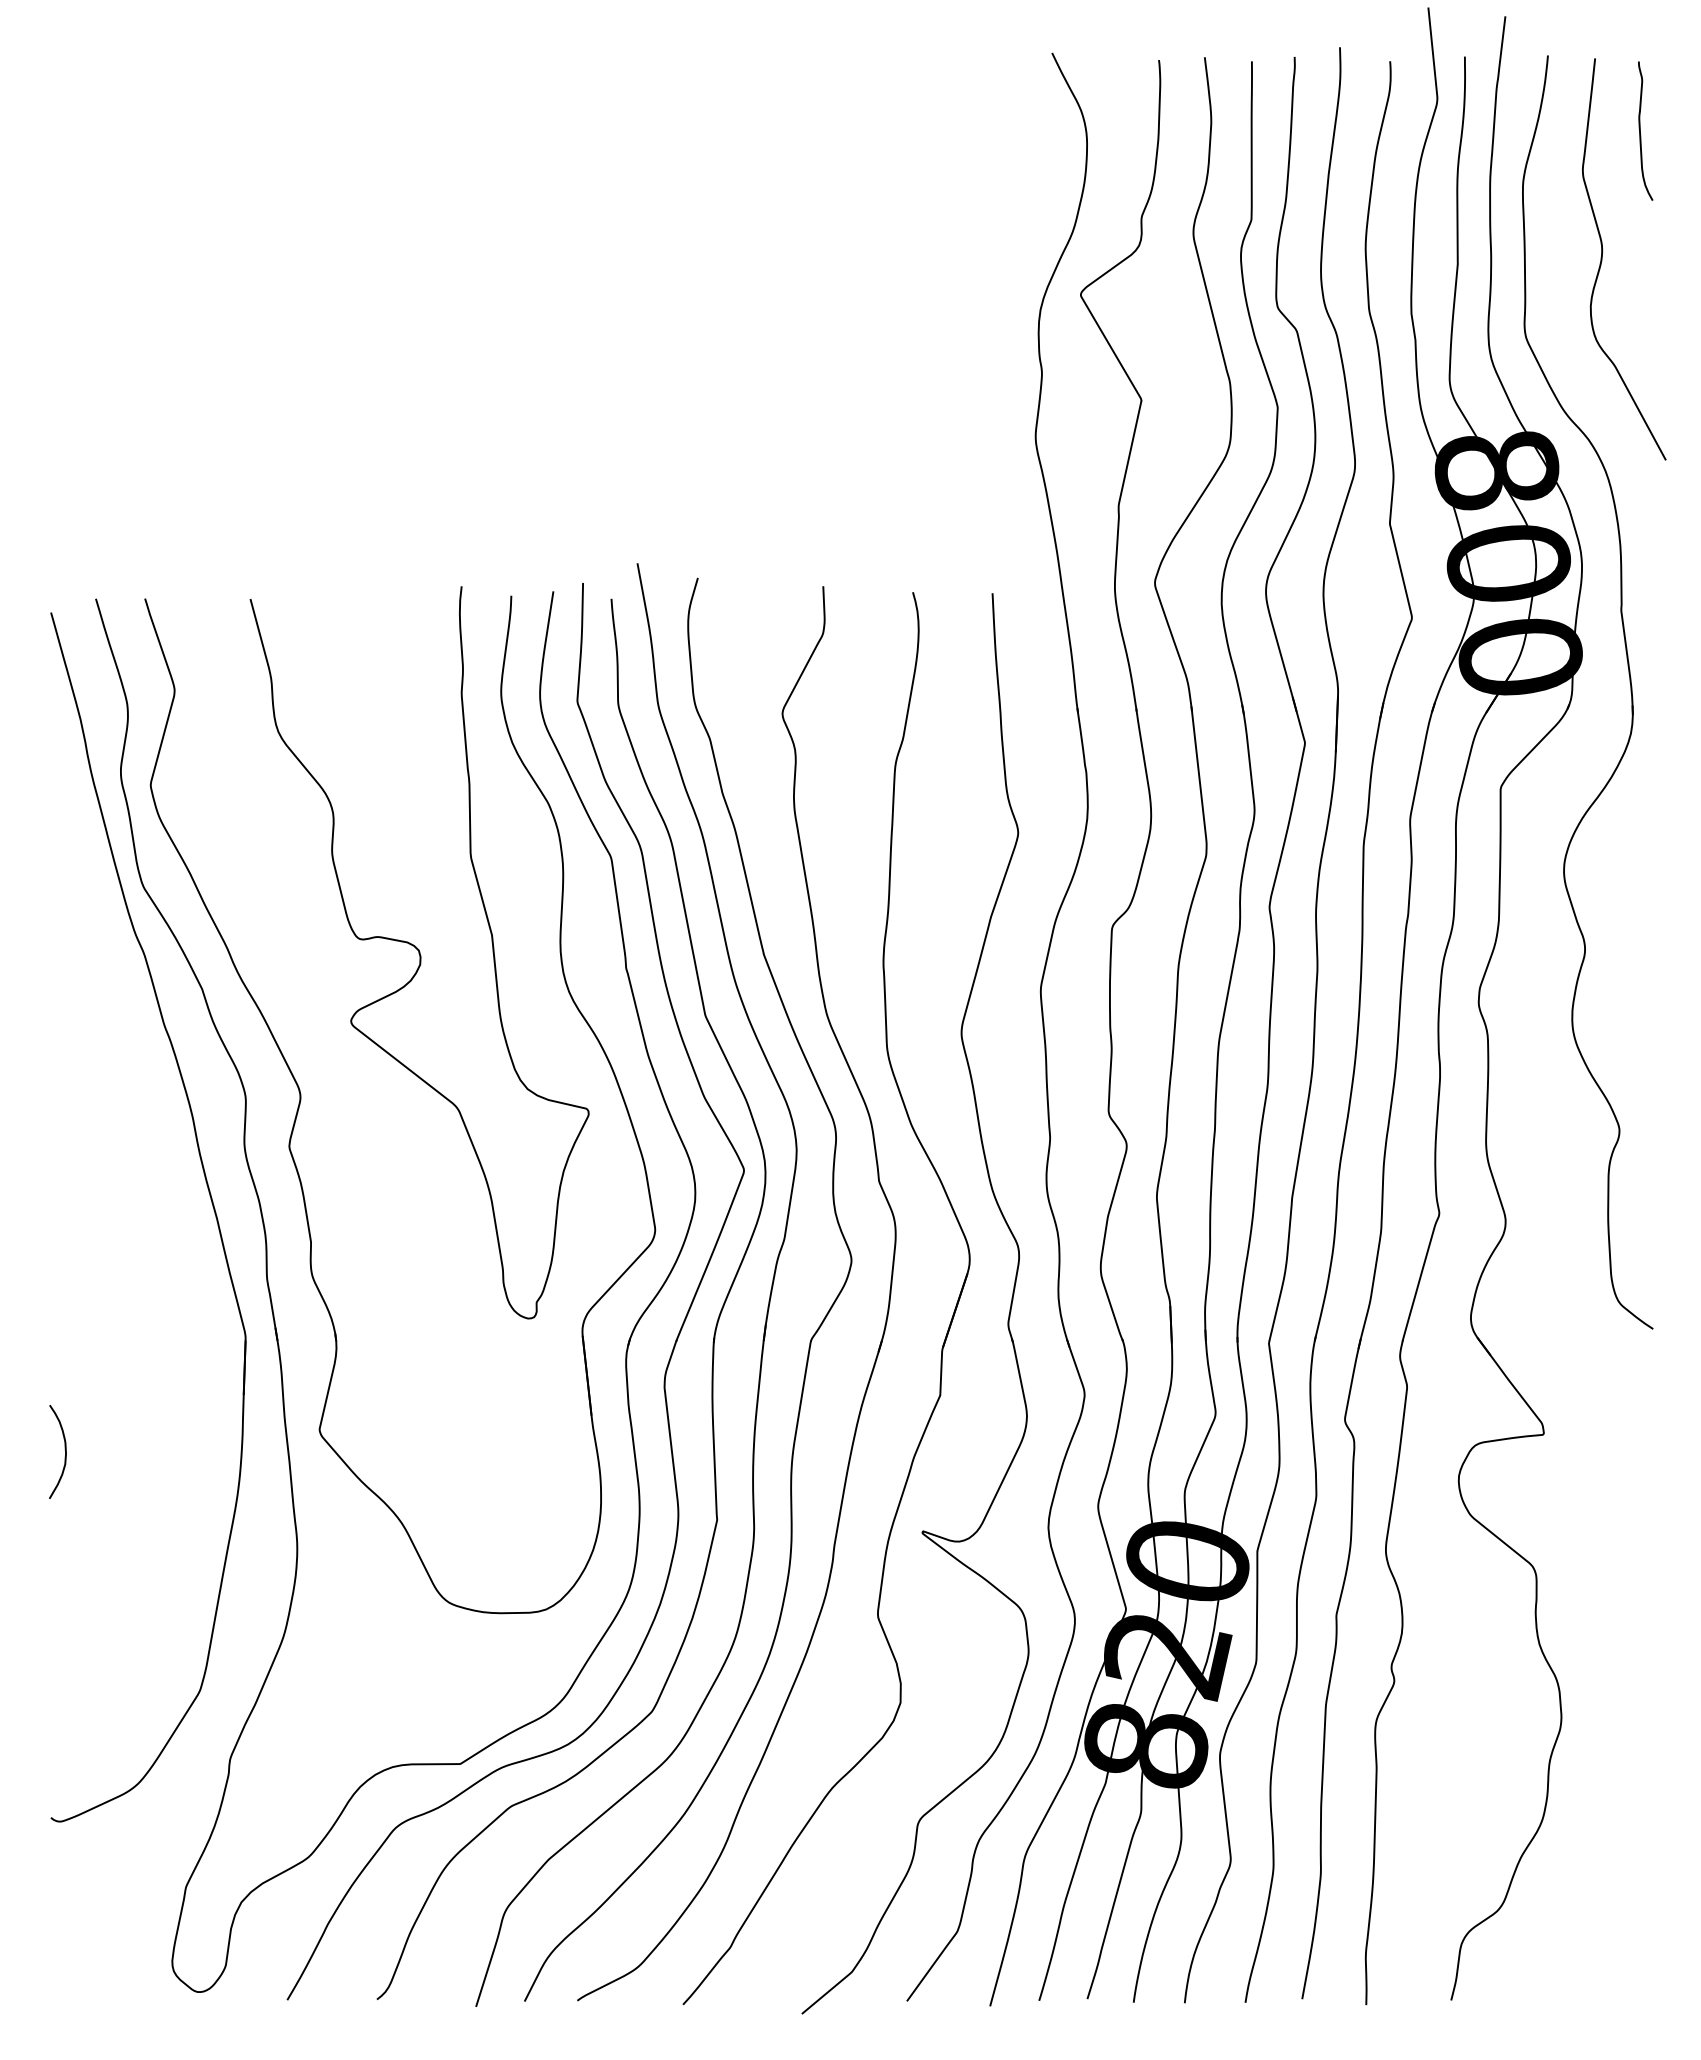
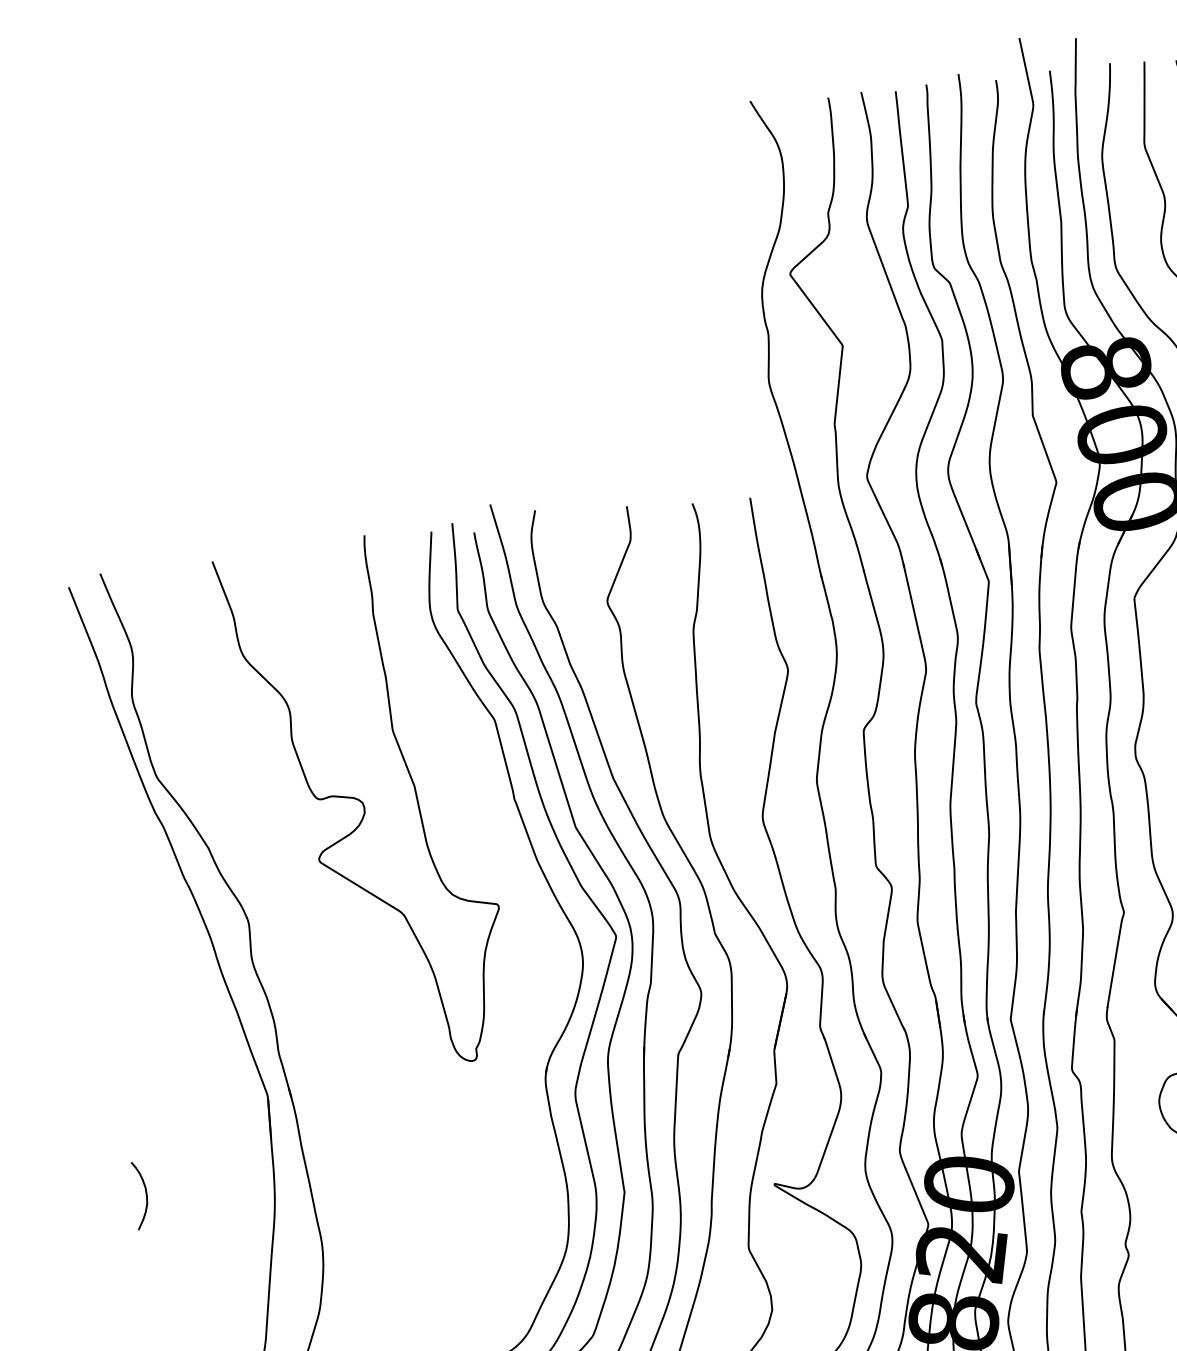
part: (301, 1100) -> (289, 921), removed

